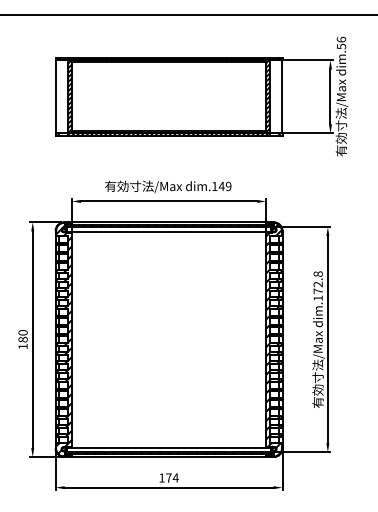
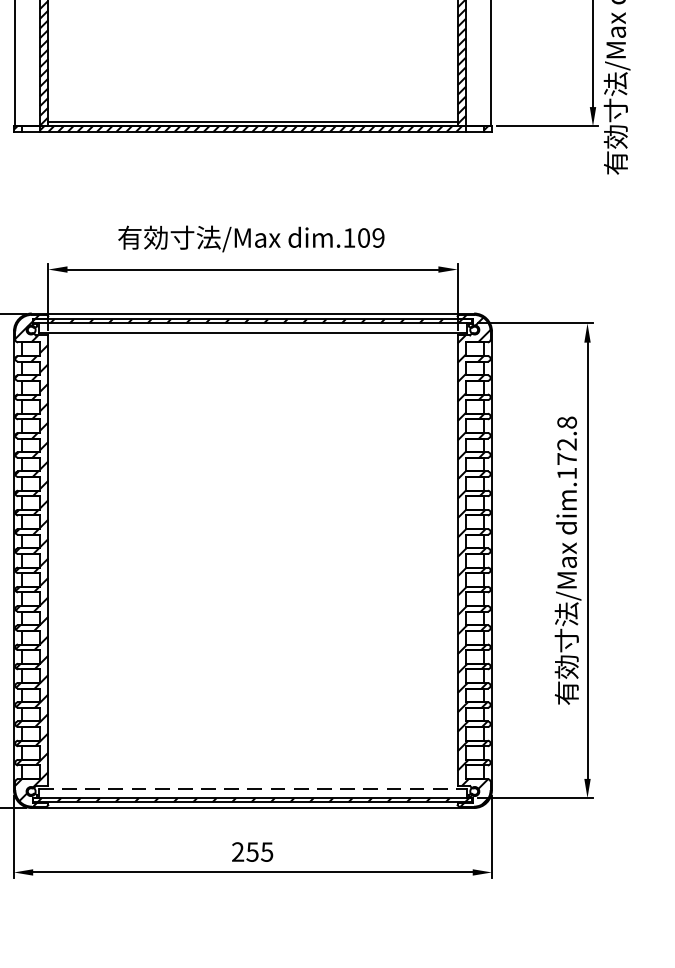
text: (221, 186) -> (363, 238), dim.149 -> dim.109
line: (169, 447) -> (253, 787), solid -> dashed
text: (168, 477) -> (251, 851), 174 -> 255

